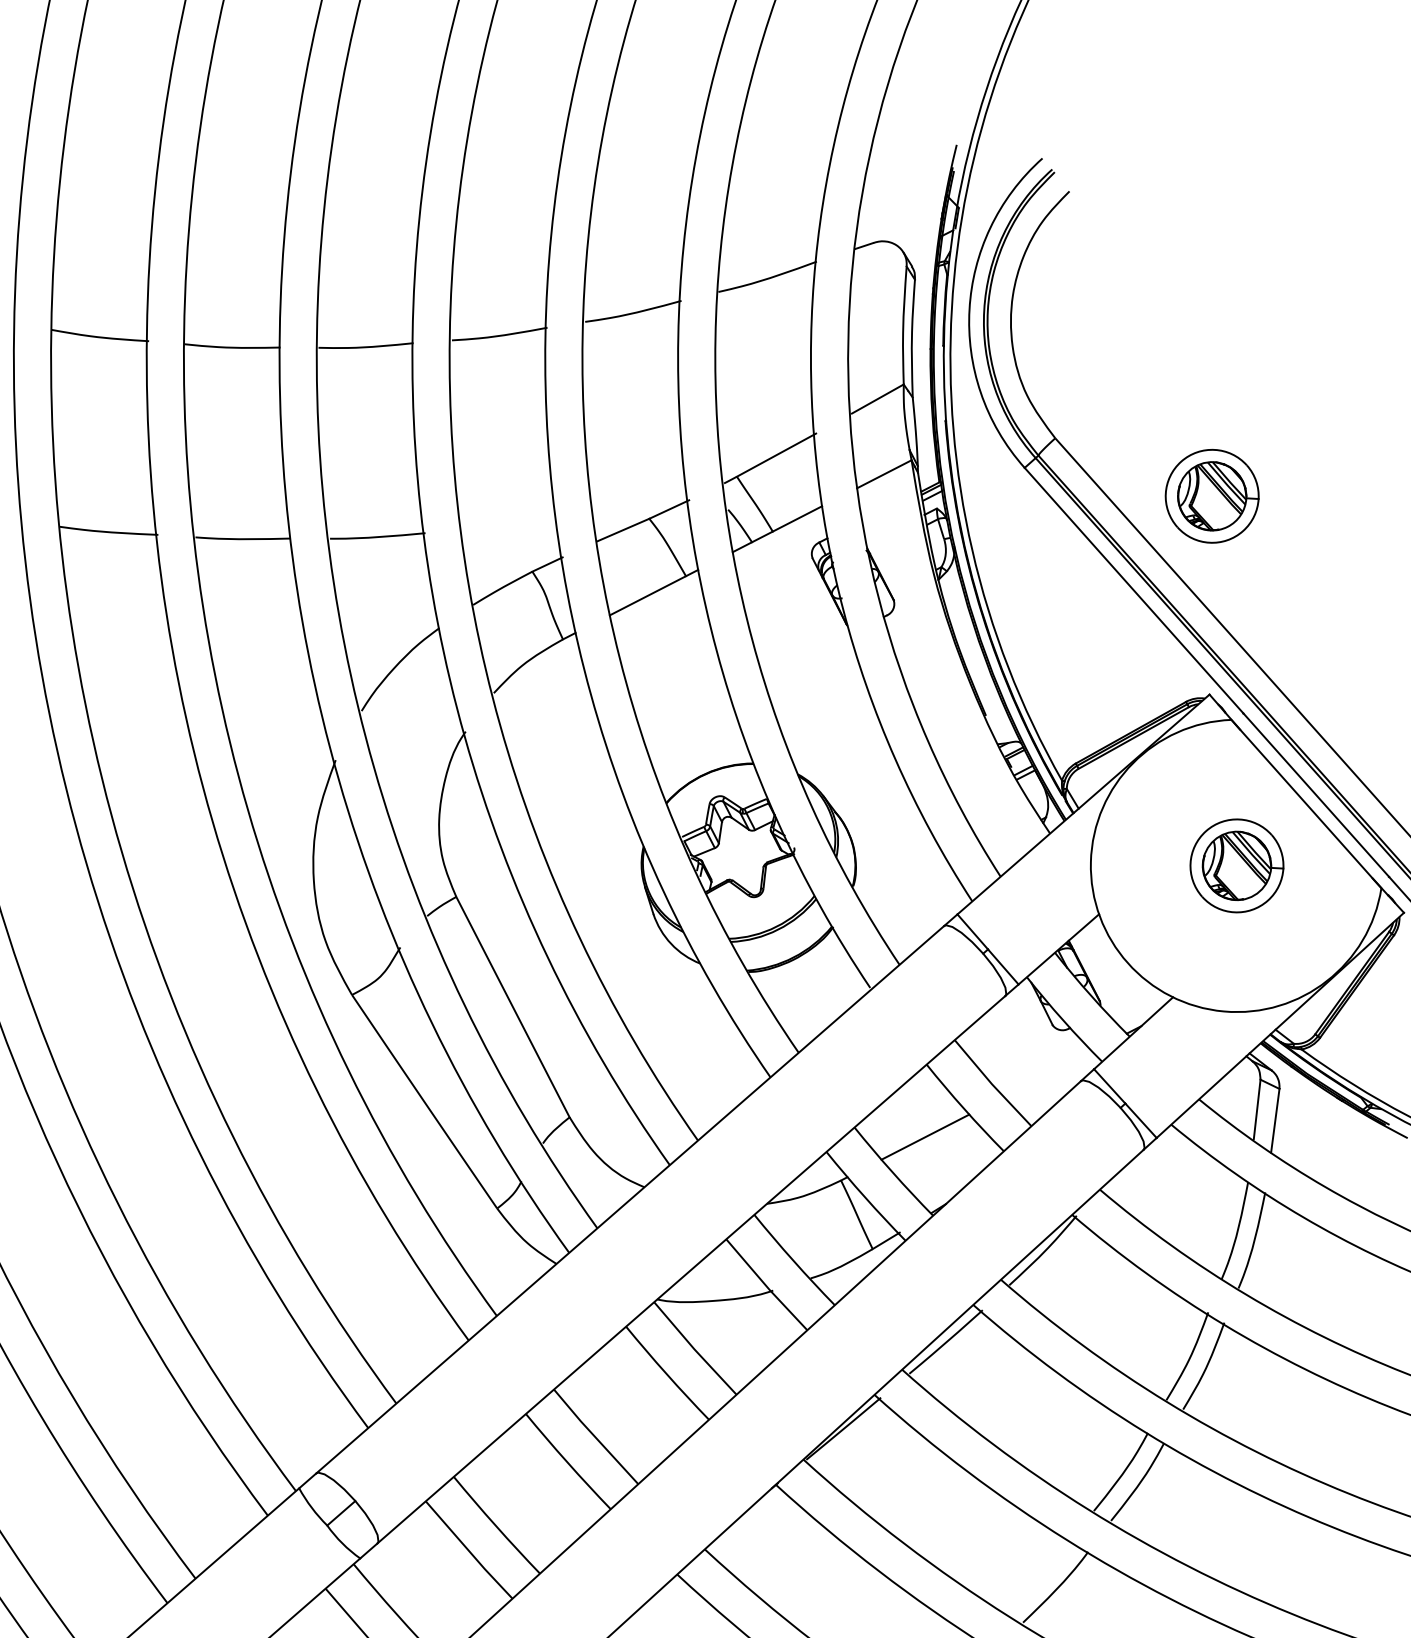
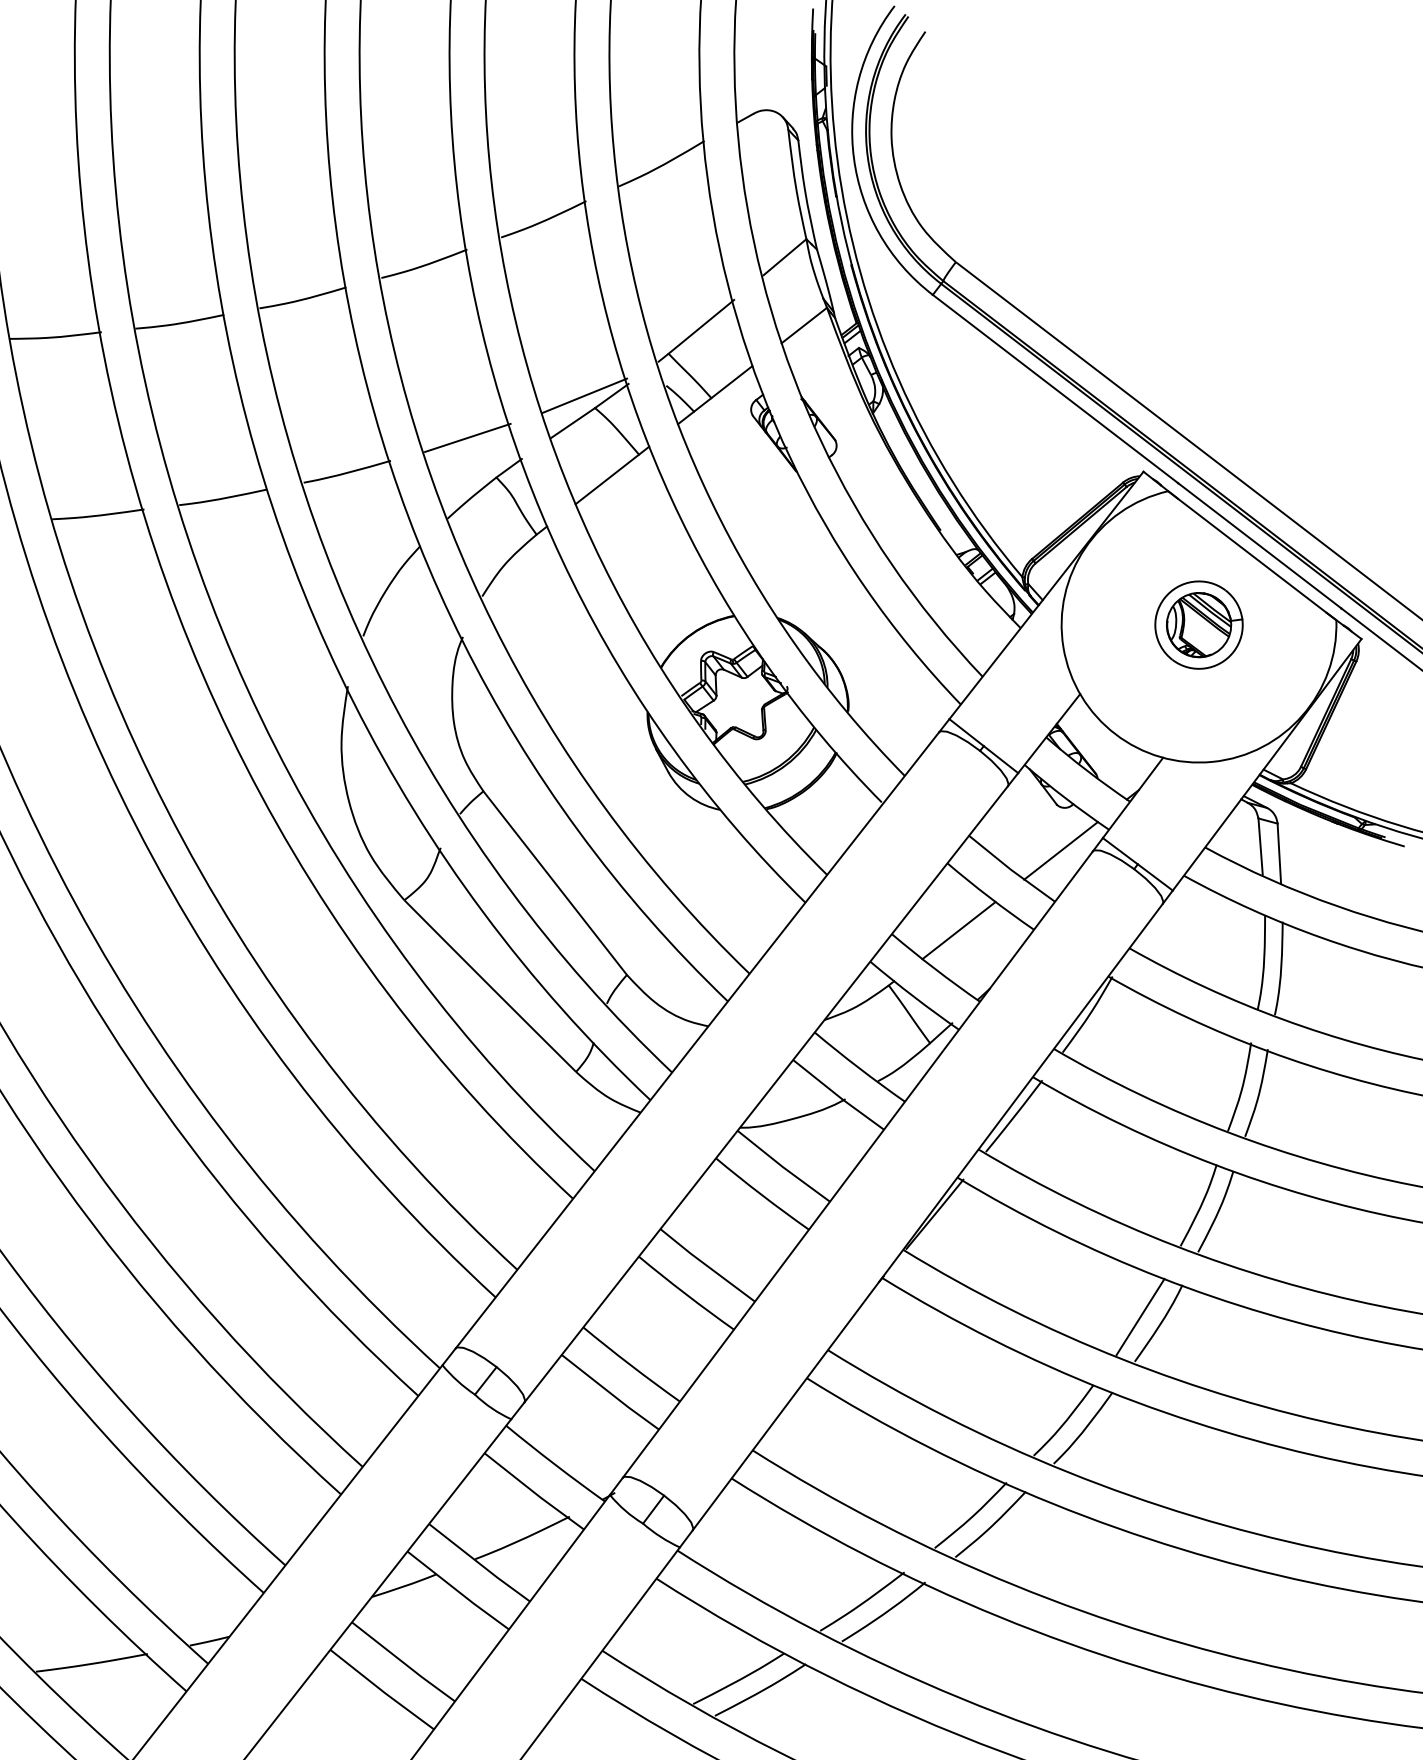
part: (1211, 495) -> (1110, 287), removed
line: (640, 503) -> (584, 395), added
line: (510, 524) -> (467, 437), added
line: (1047, 1073) -> (1060, 850), added
line: (1038, 1576) -> (1140, 1316), added

